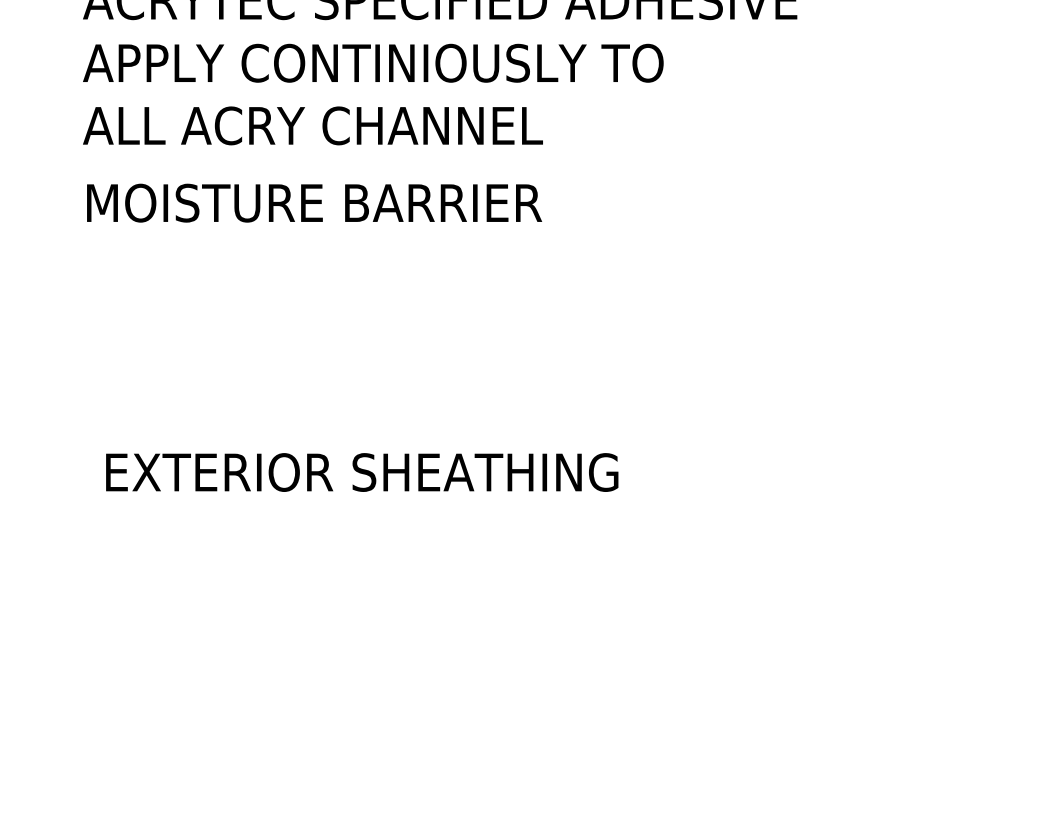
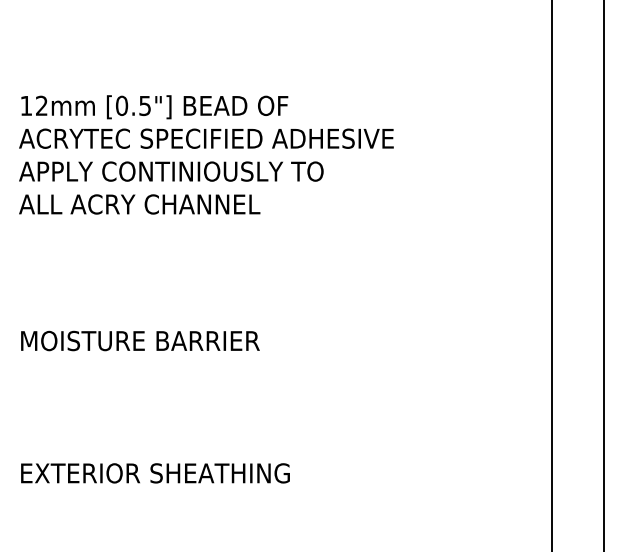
text: (314, 202) -> (140, 340), moved
text: (362, 472) -> (155, 473), moved

